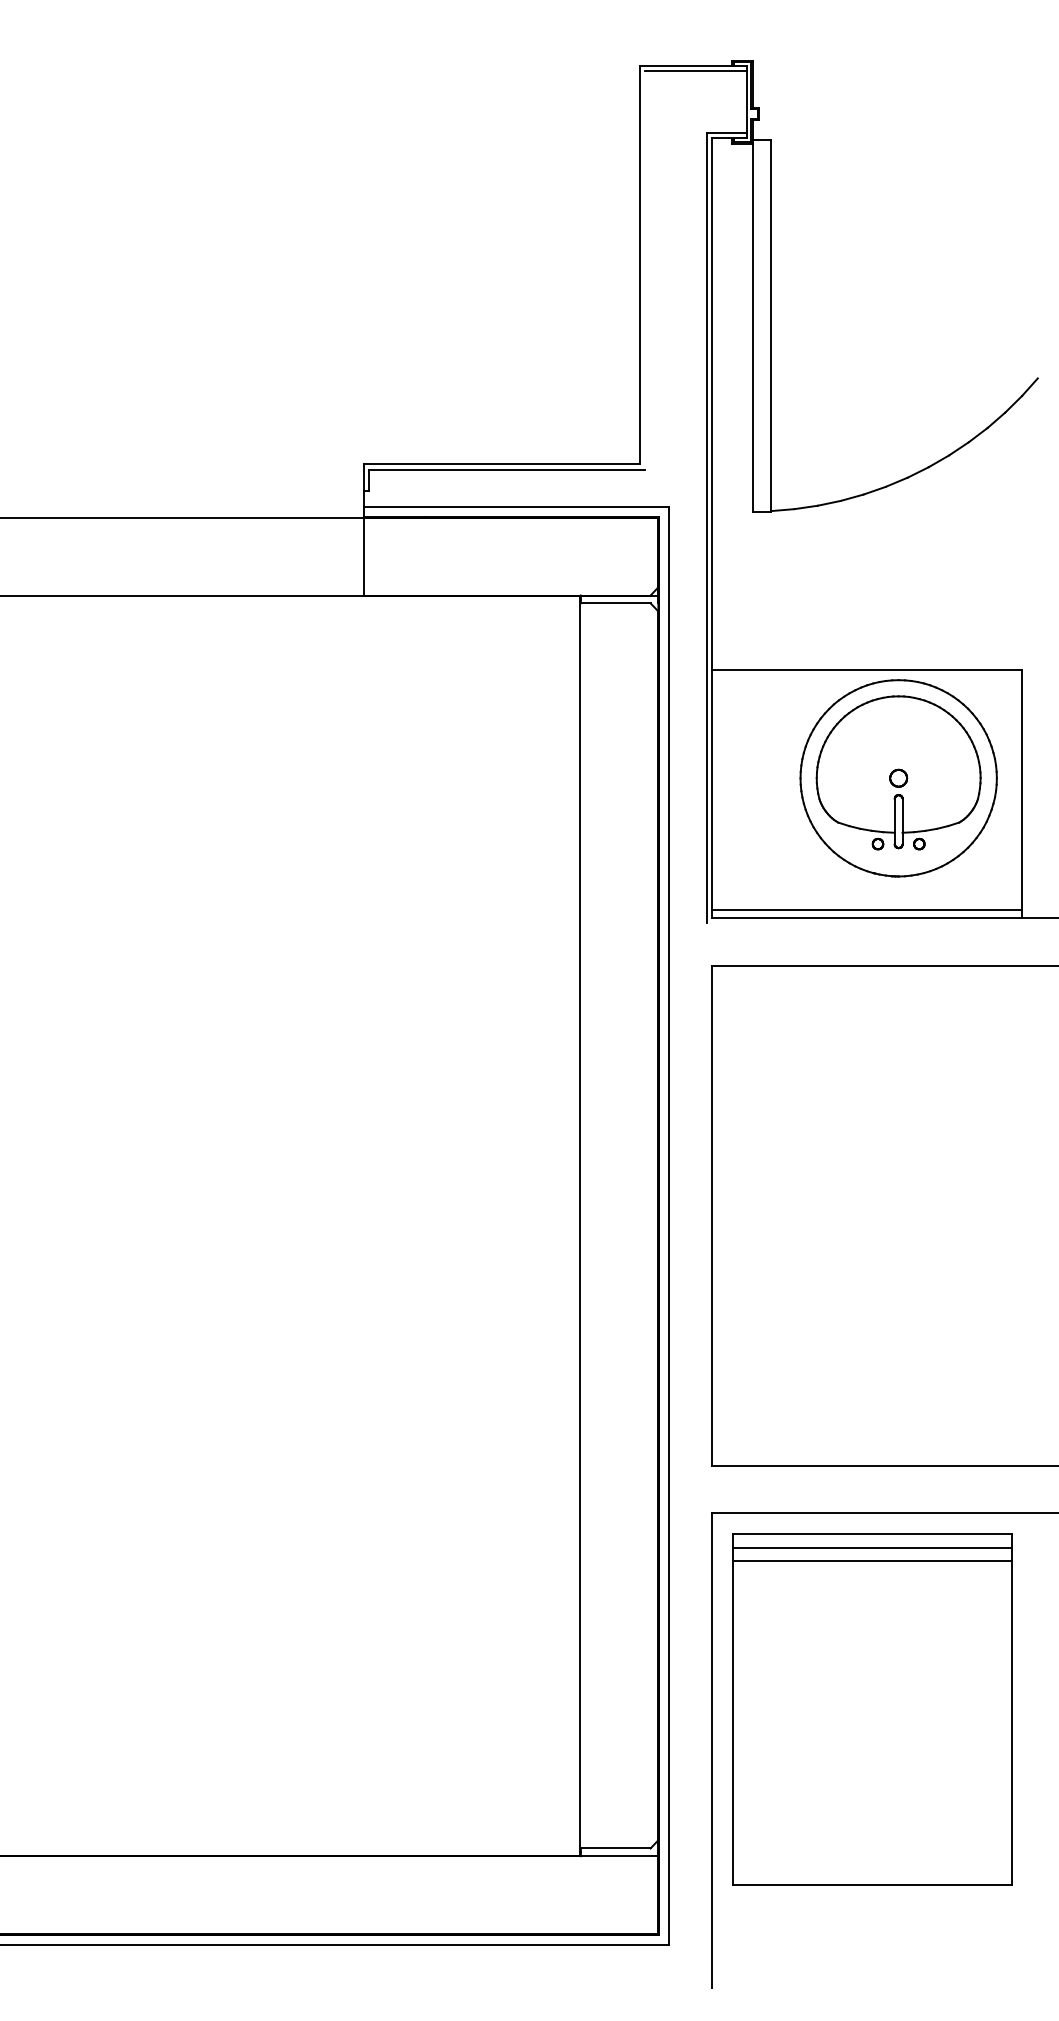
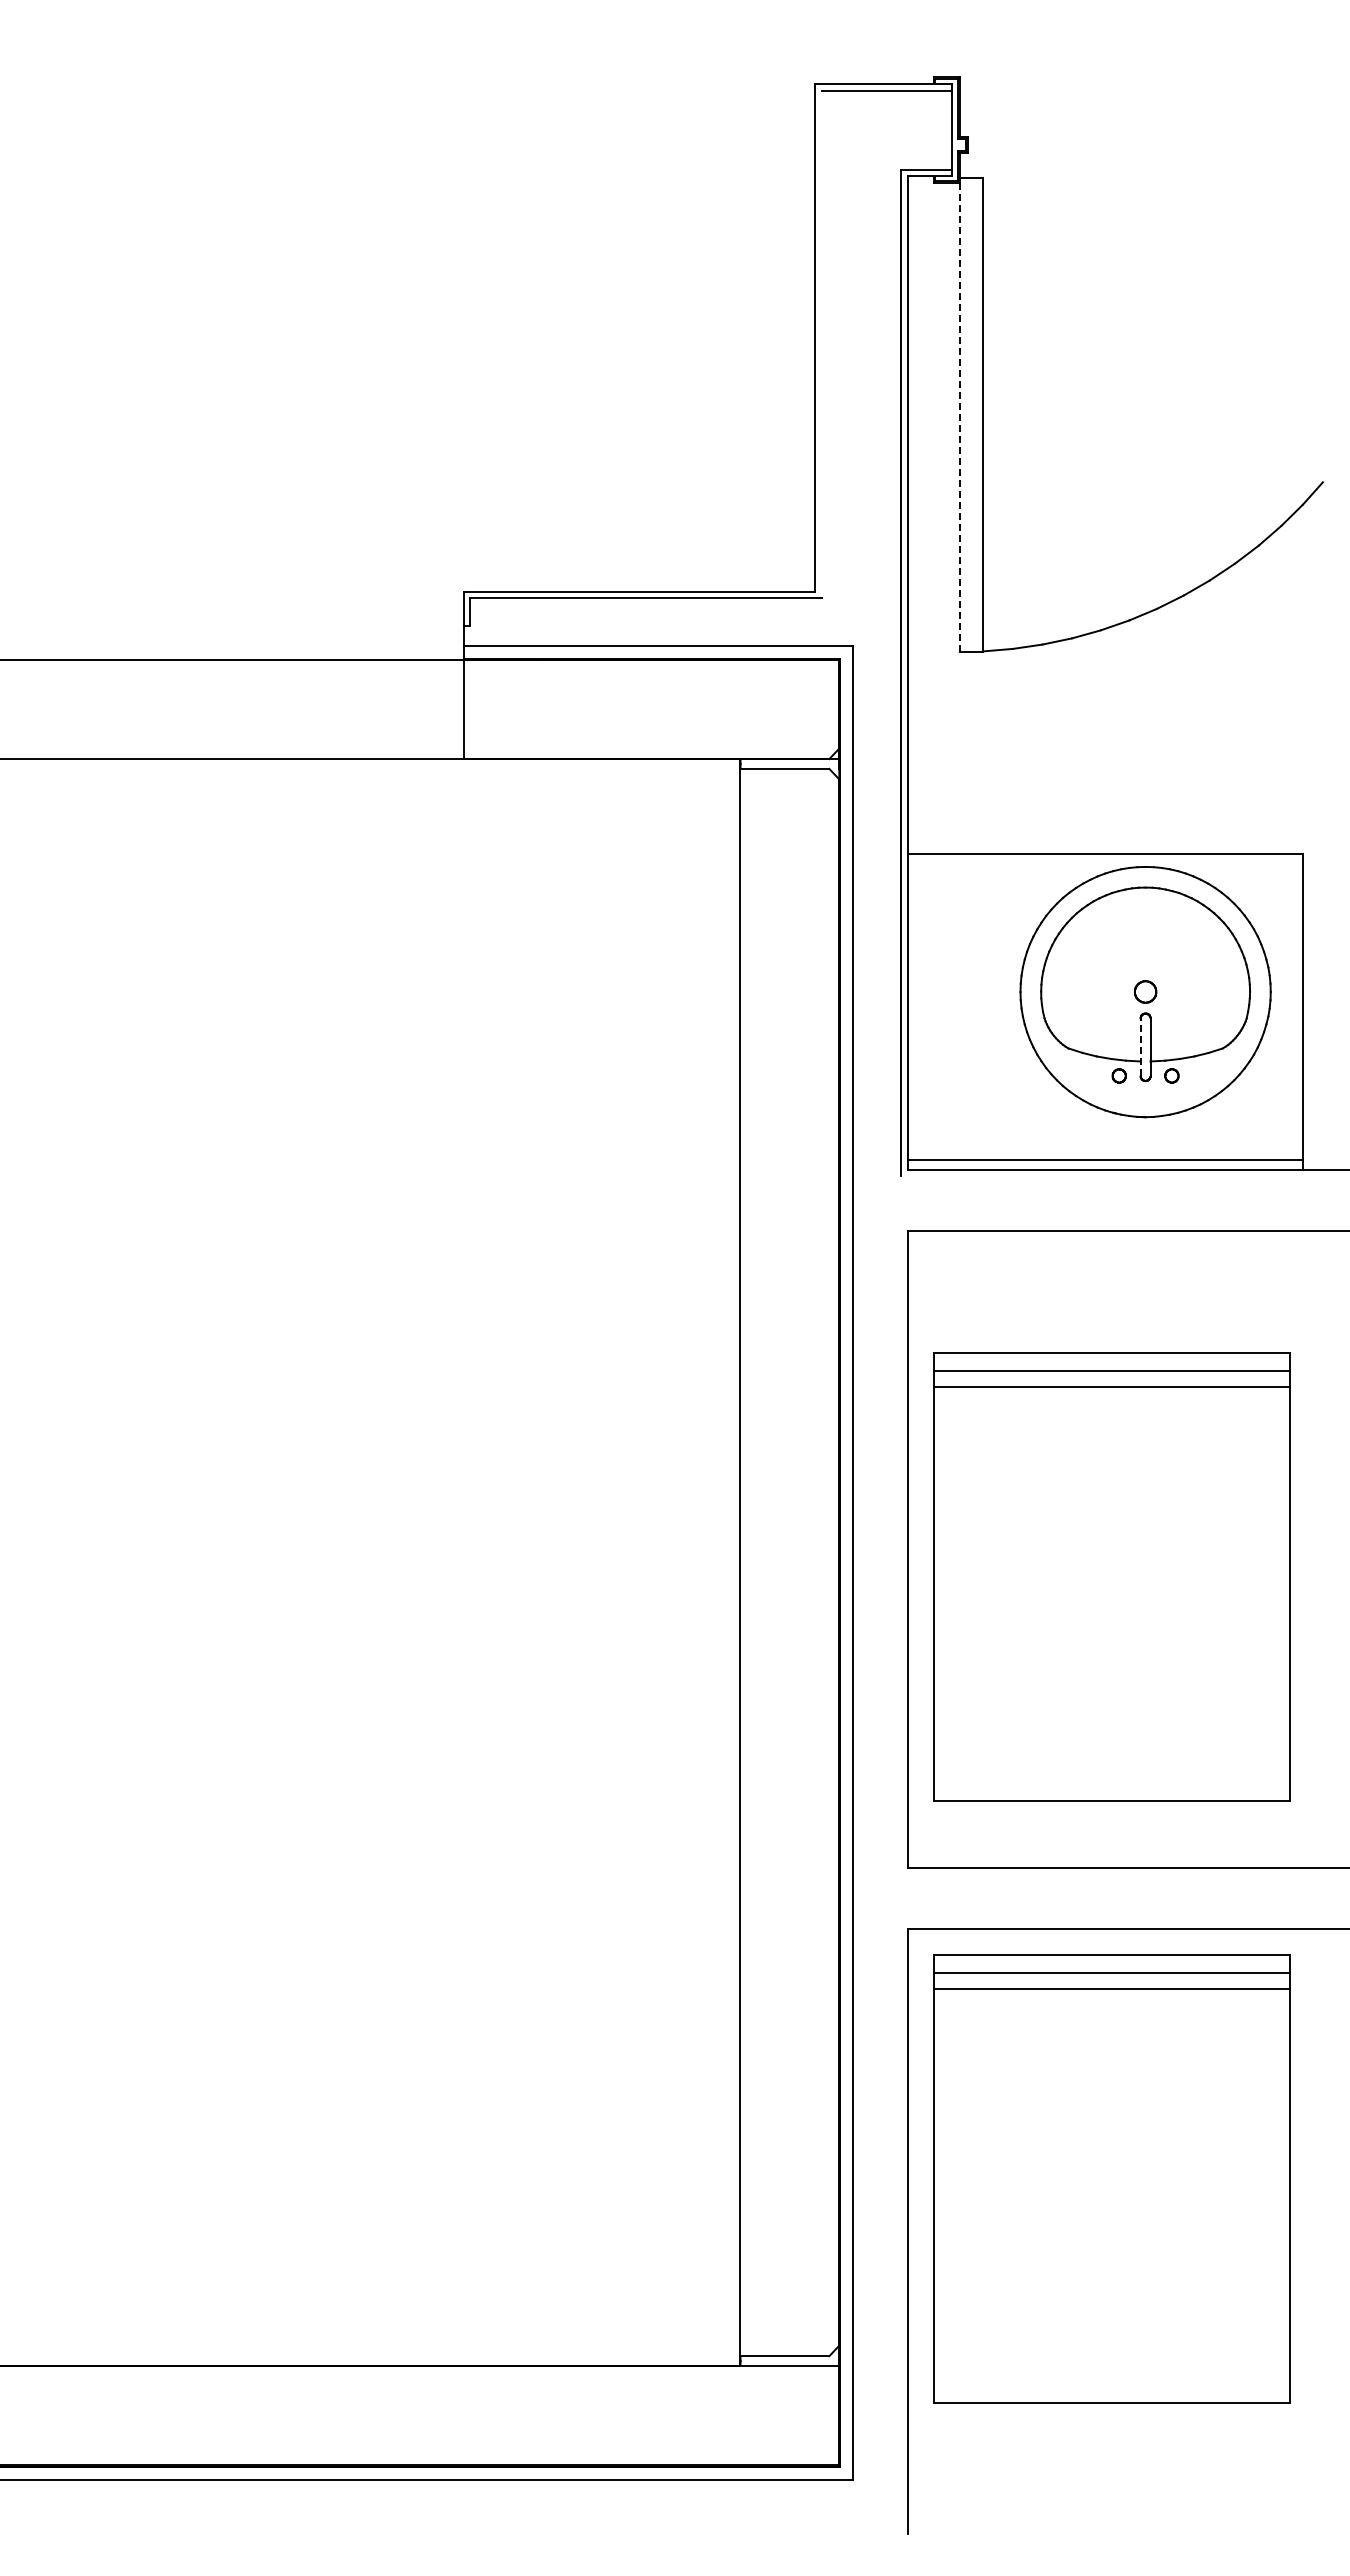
line: (752, 327) -> (959, 417), solid -> dashed
line: (894, 821) -> (1140, 1047), solid -> dashed
part: (871, 1236) -> (1111, 1576), added

